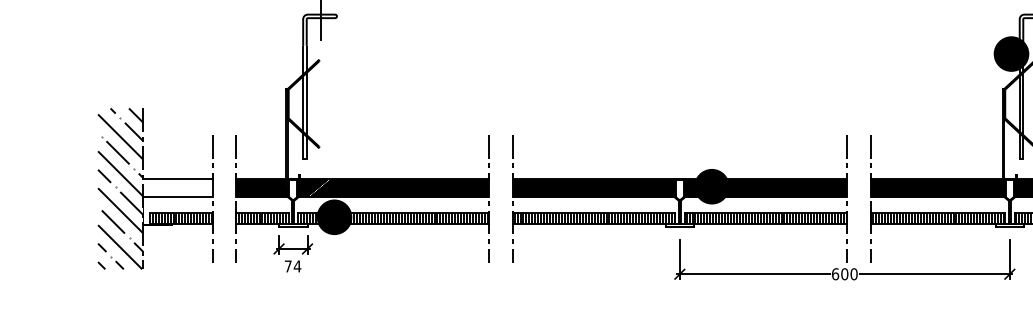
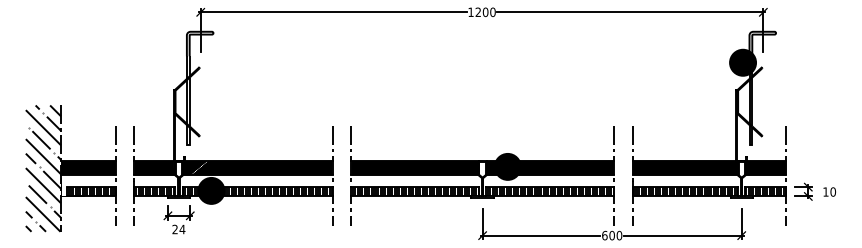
fill: (177, 188) -> (88, 168), added
text: (287, 266) -> (174, 229), 74 -> 24

